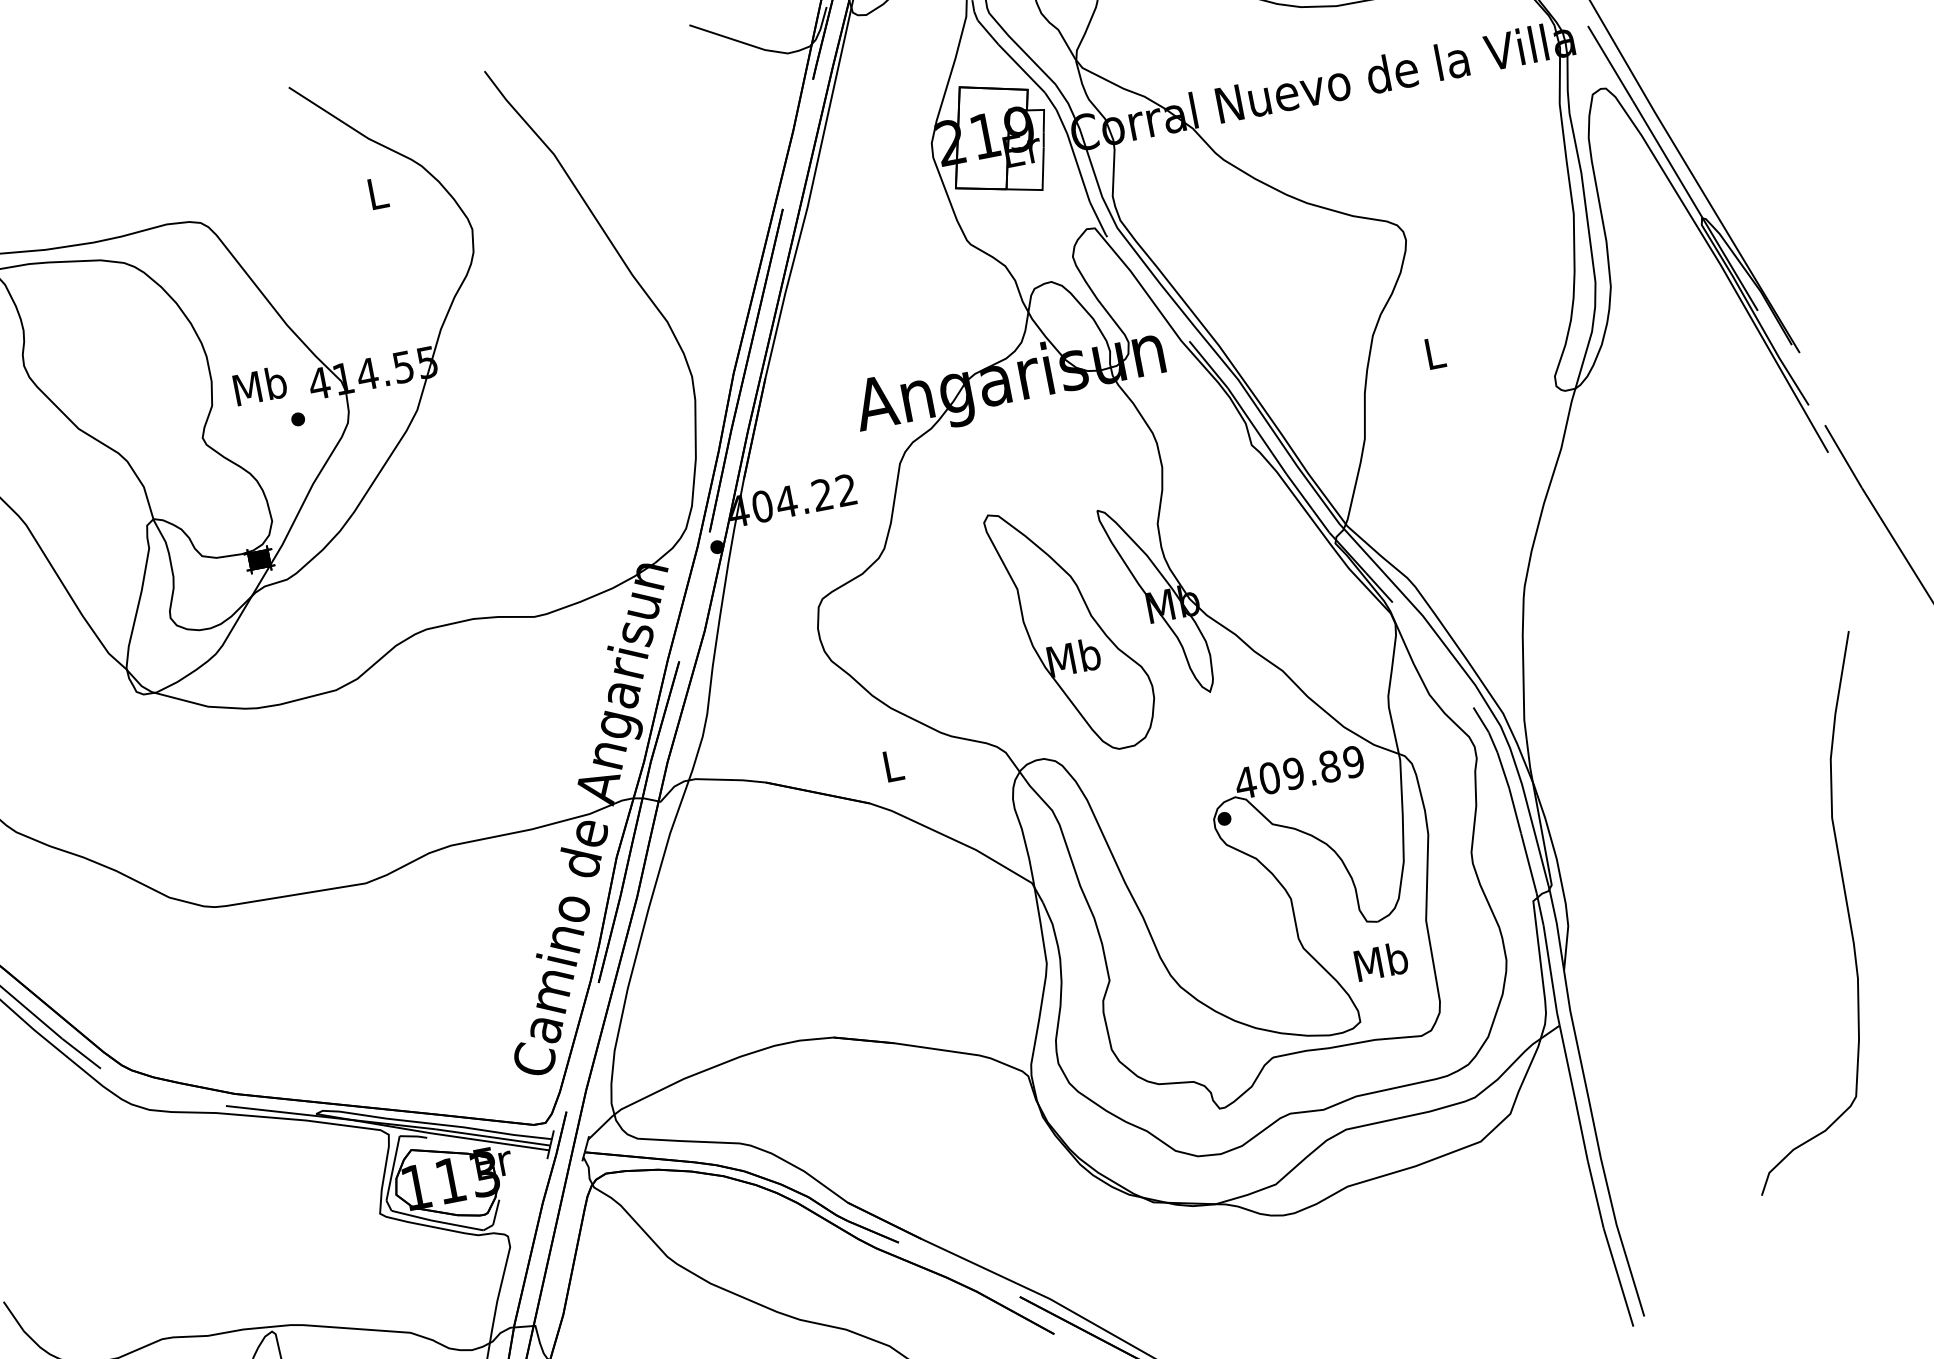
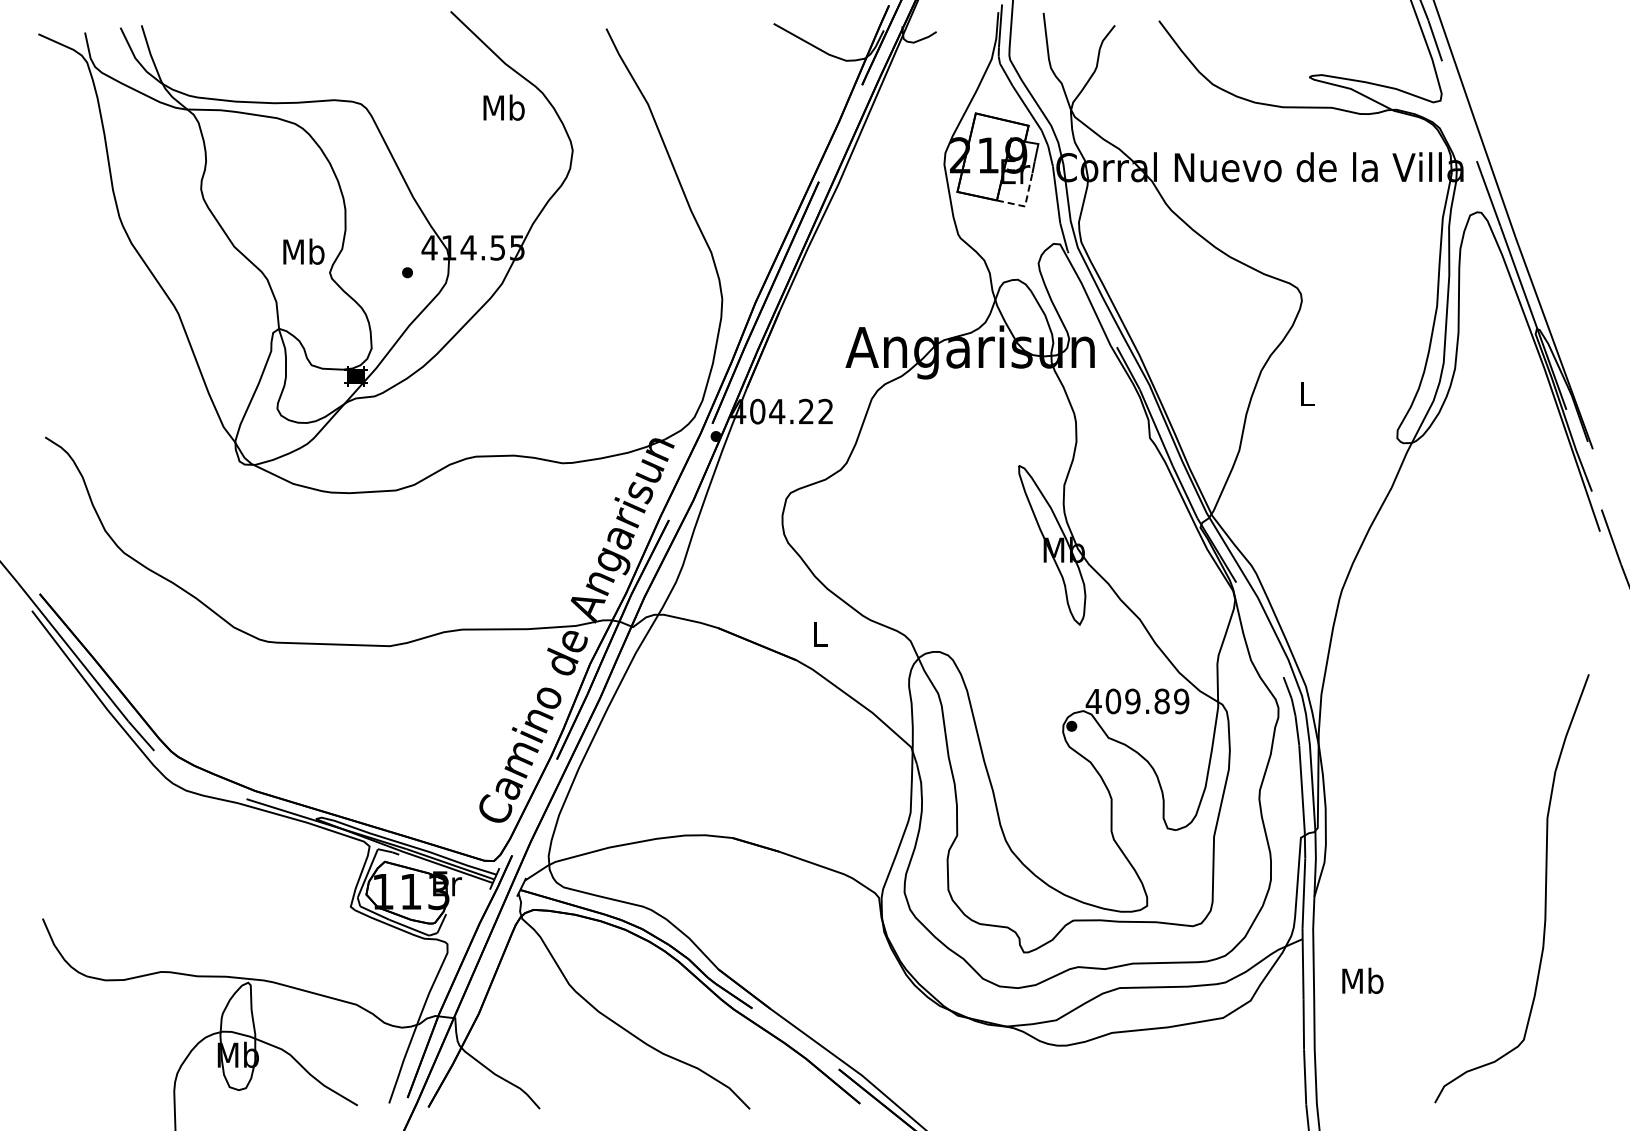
line: (1042, 187) -> (1025, 204), solid -> dashed
text: (376, 192) -> (503, 107), L -> Mb
text: (259, 385) -> (303, 251), moved
part: (1072, 628) -> (981, 554), removed
text: (1380, 961) -> (1362, 980), moved

